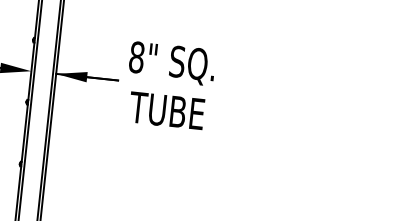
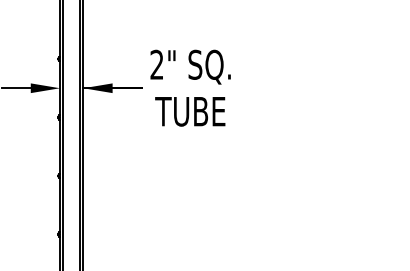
text: (136, 56) -> (156, 64), 8" -> 2"

